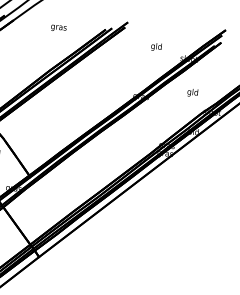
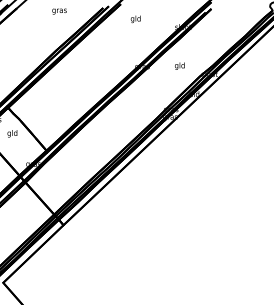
text: (156, 47) -> (135, 19), moved
text: (192, 92) -> (179, 65), moved

